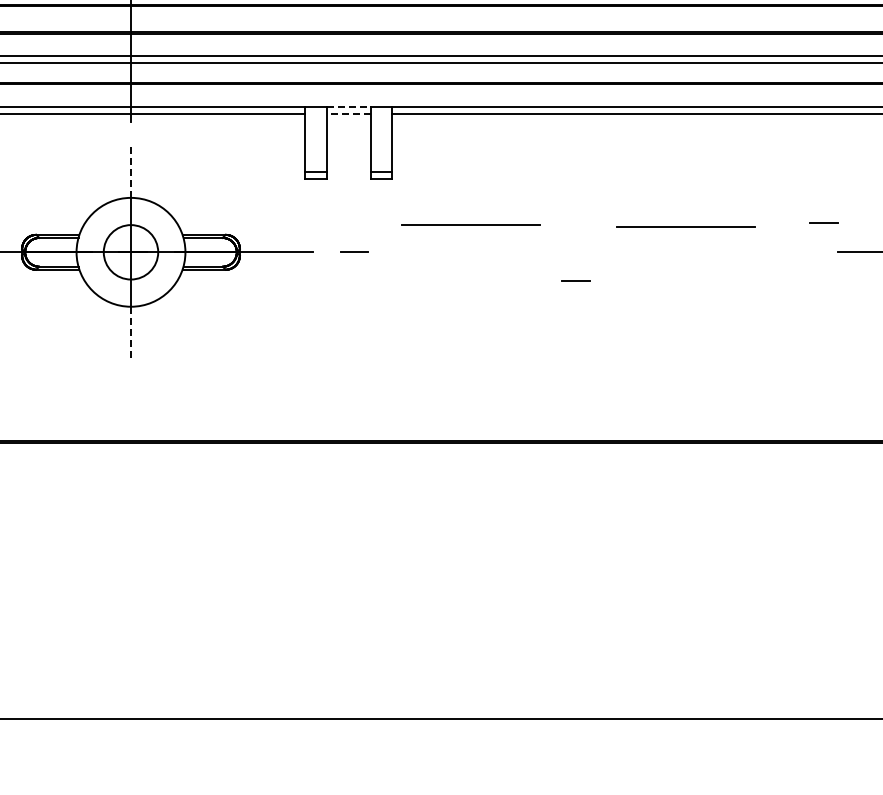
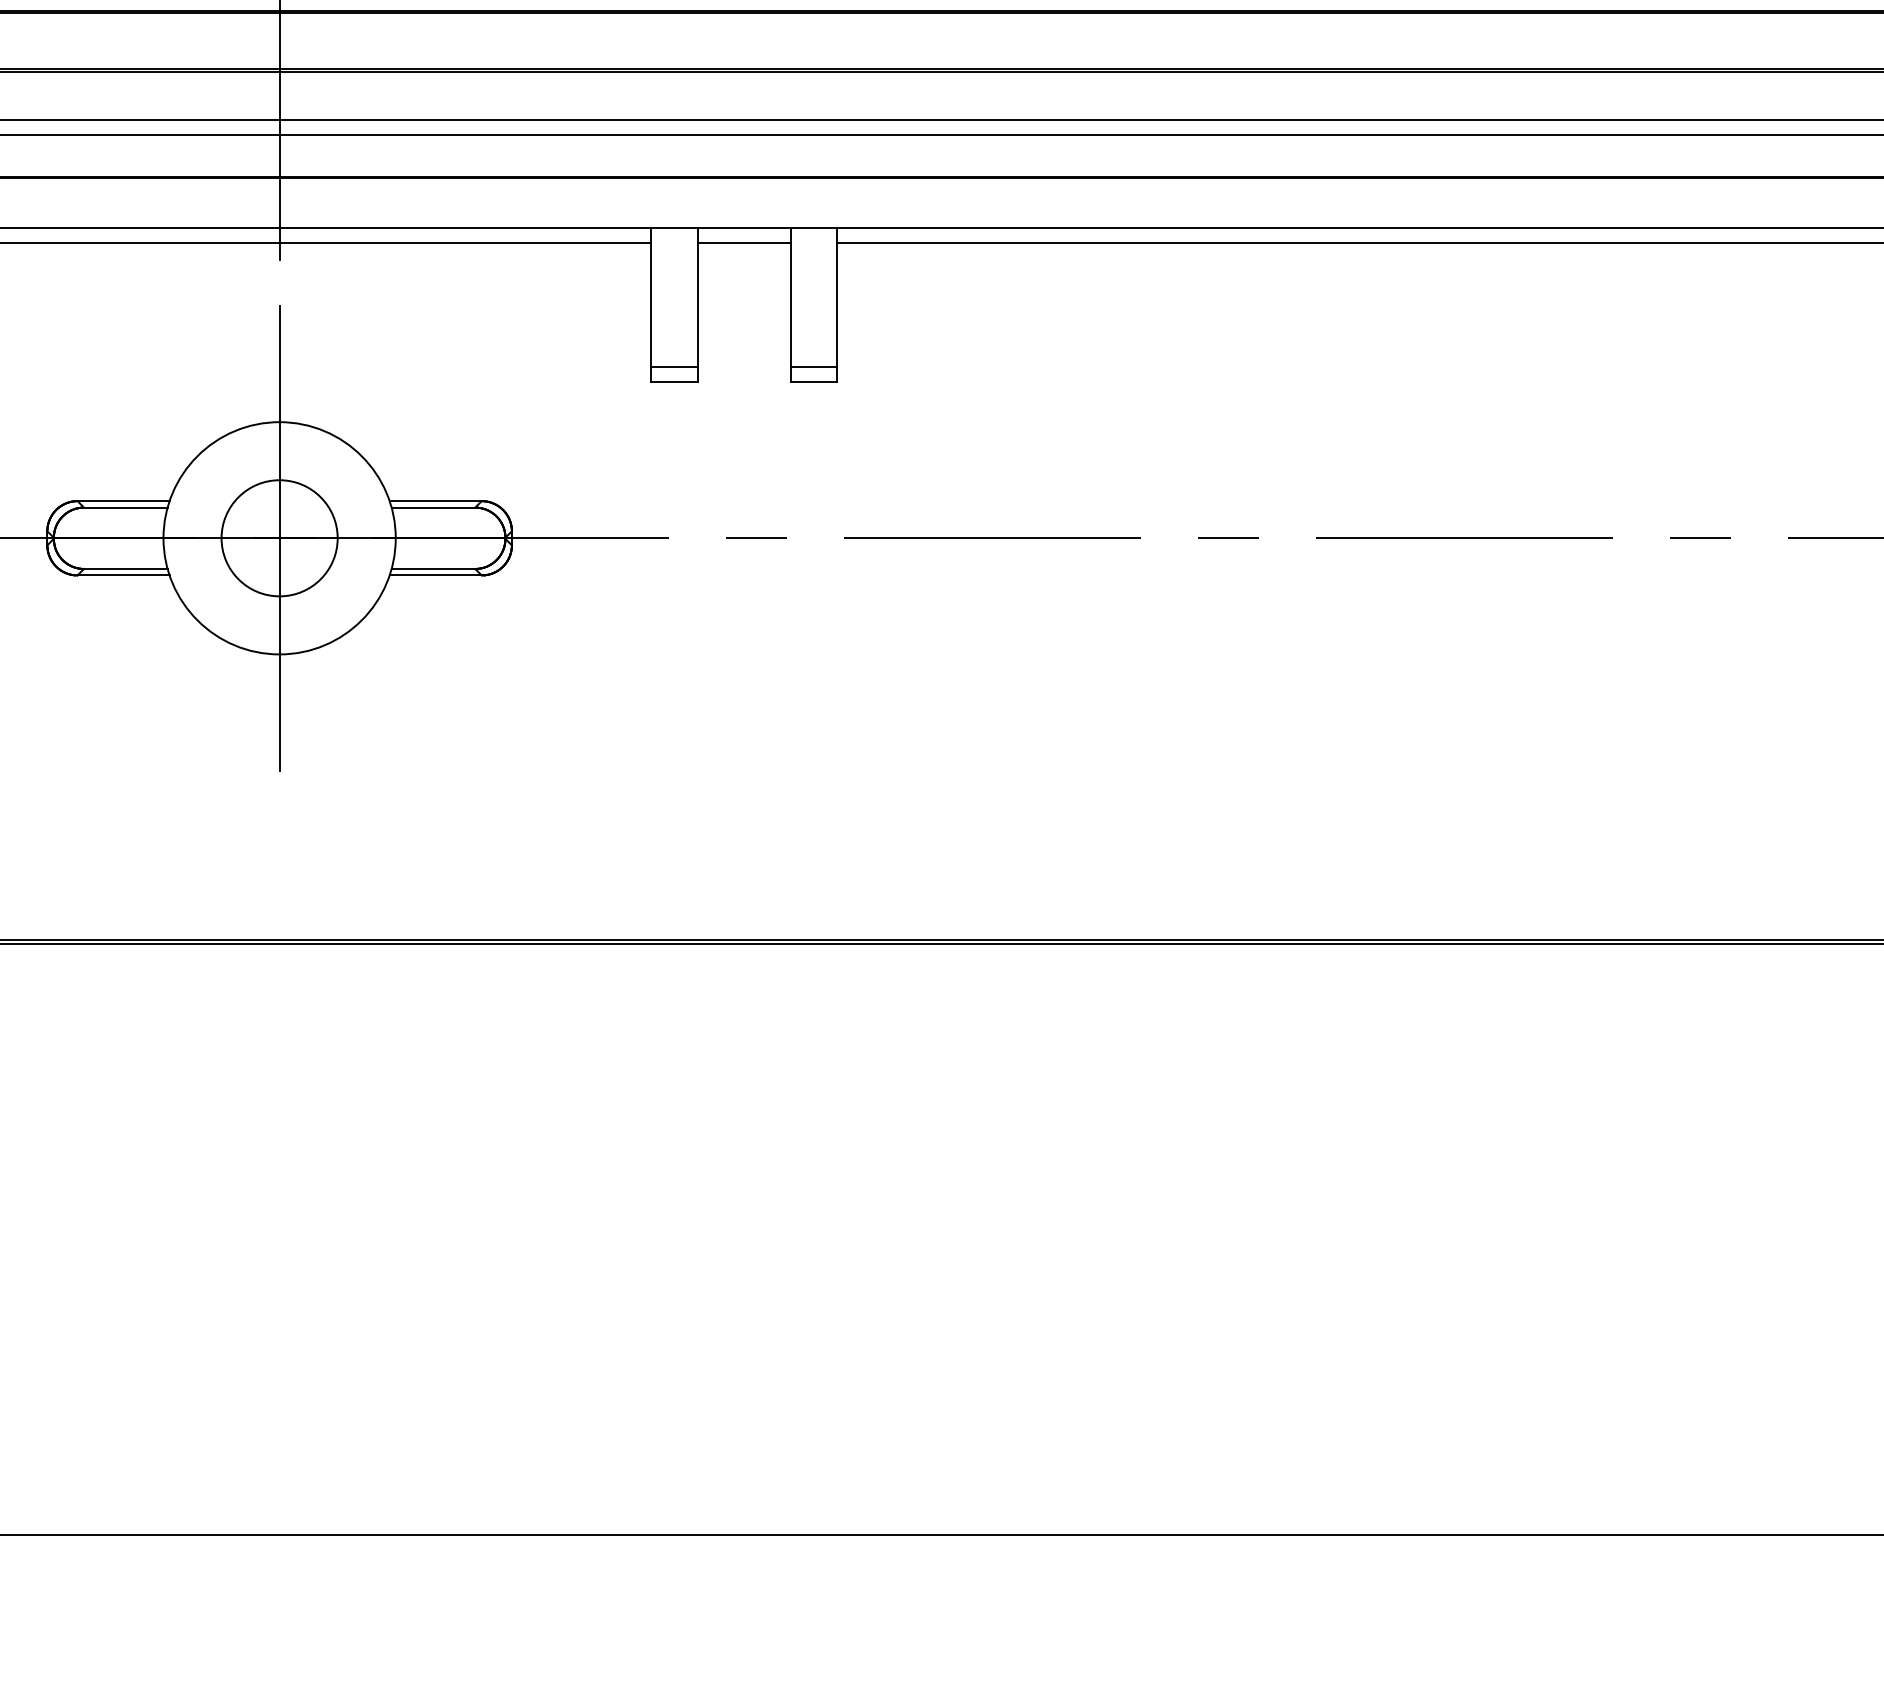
line: (348, 107) -> (743, 229), dashed -> solid
line: (348, 113) -> (743, 242), dashed -> solid
line: (131, 170) -> (280, 363), dashed -> solid
line: (823, 222) -> (1699, 536), moved
line: (470, 224) -> (991, 536), moved
line: (685, 226) -> (1462, 536), moved
line: (575, 280) -> (1227, 536), moved
line: (131, 334) -> (280, 713), dashed -> solid

